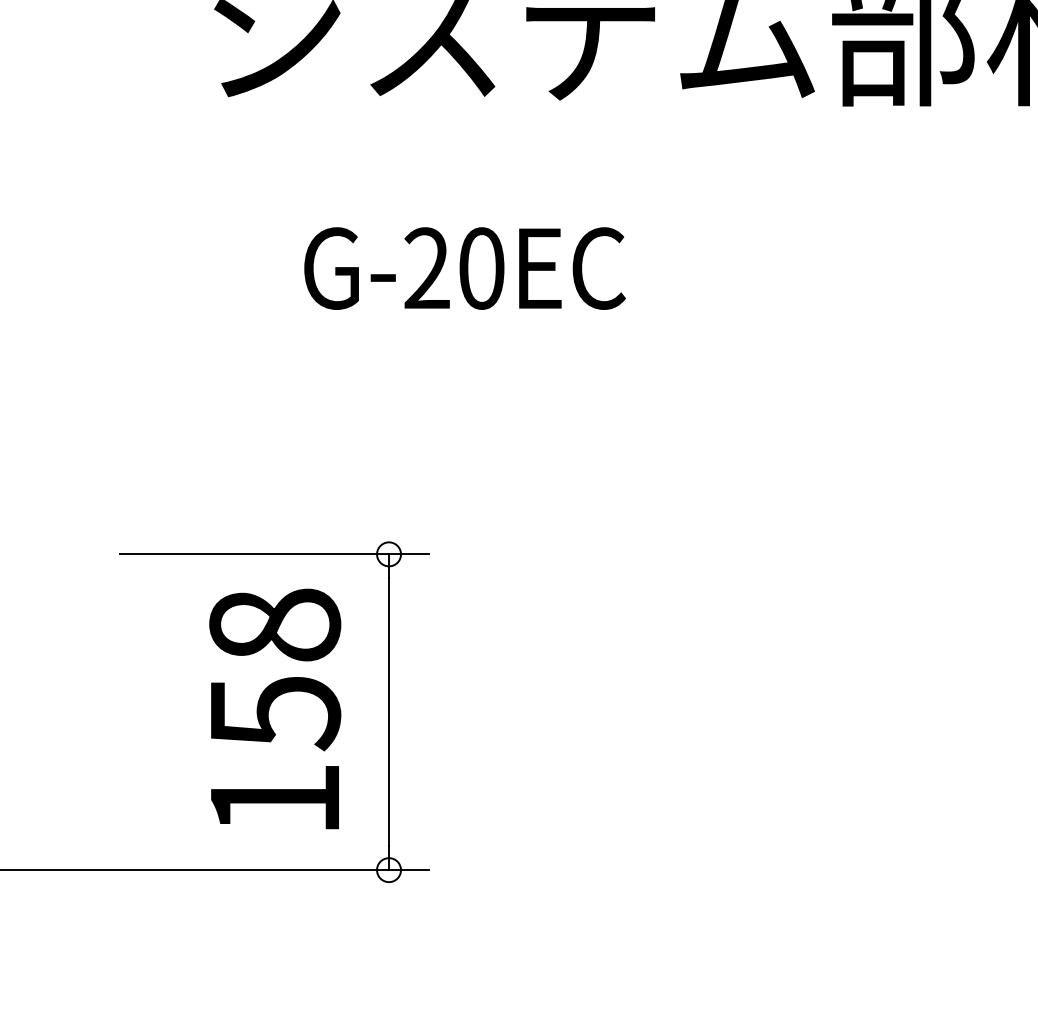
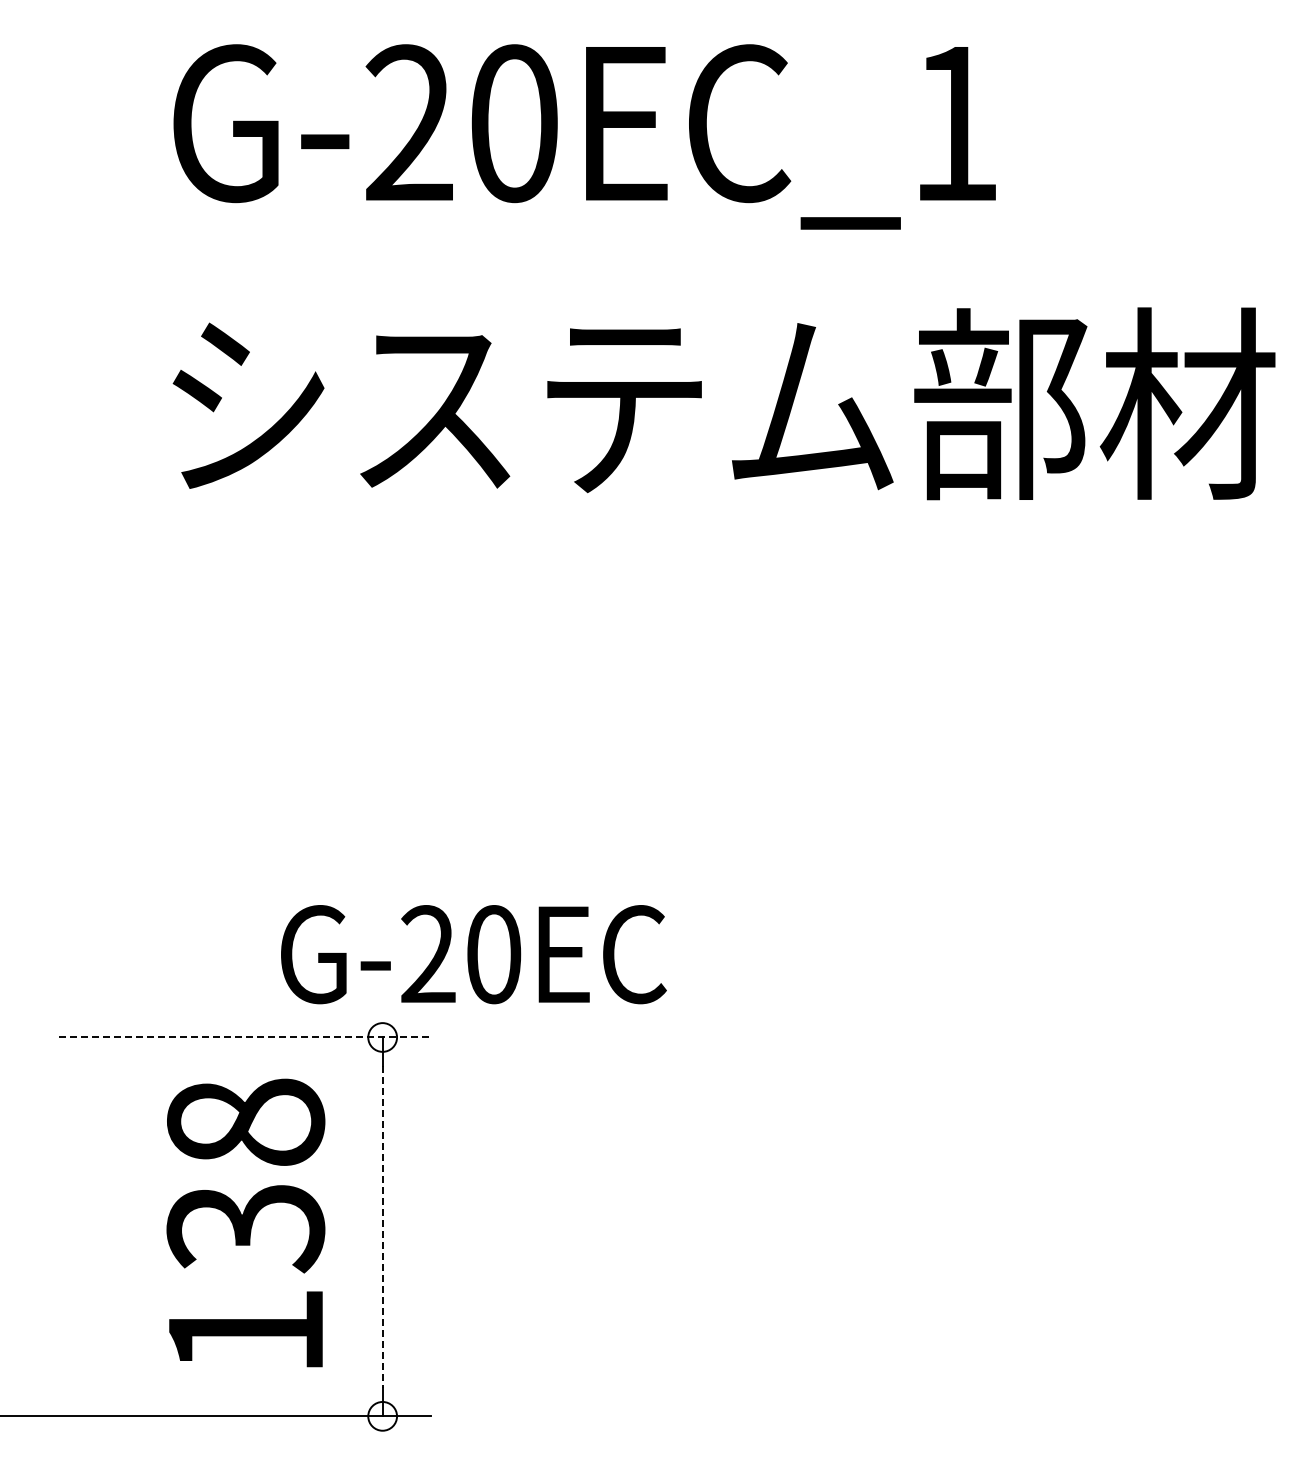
text: (464, 268) -> (473, 954), moved
line: (274, 554) -> (245, 1037), solid -> dashed
line: (388, 711) -> (382, 1226), solid -> dashed
text: (274, 713) -> (245, 1228), 158 -> 138

